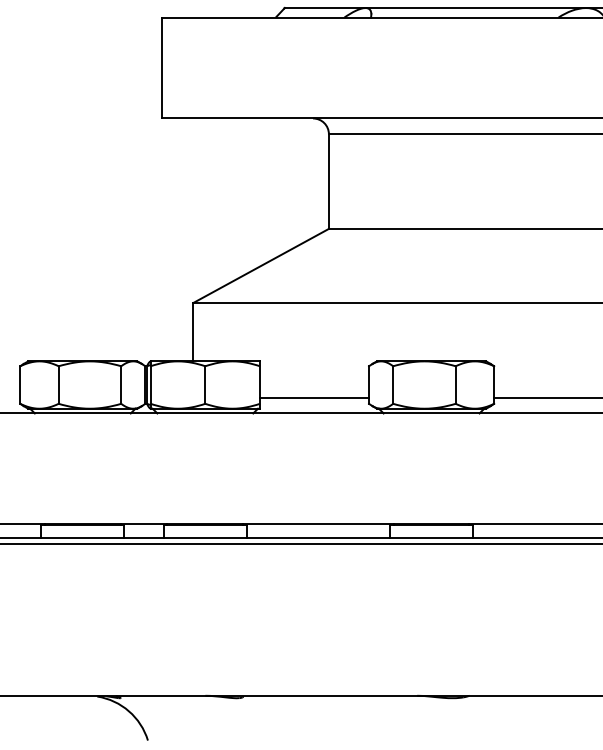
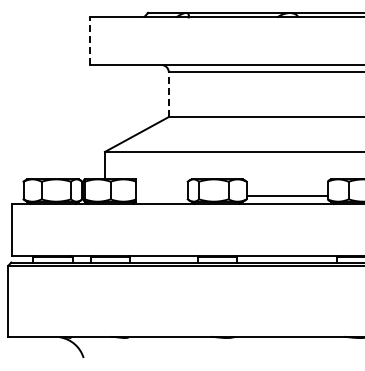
line: (162, 68) -> (90, 41), solid -> dashed
line: (328, 181) -> (168, 94), solid -> dashed
line: (313, 397) -> (161, 196), removed

